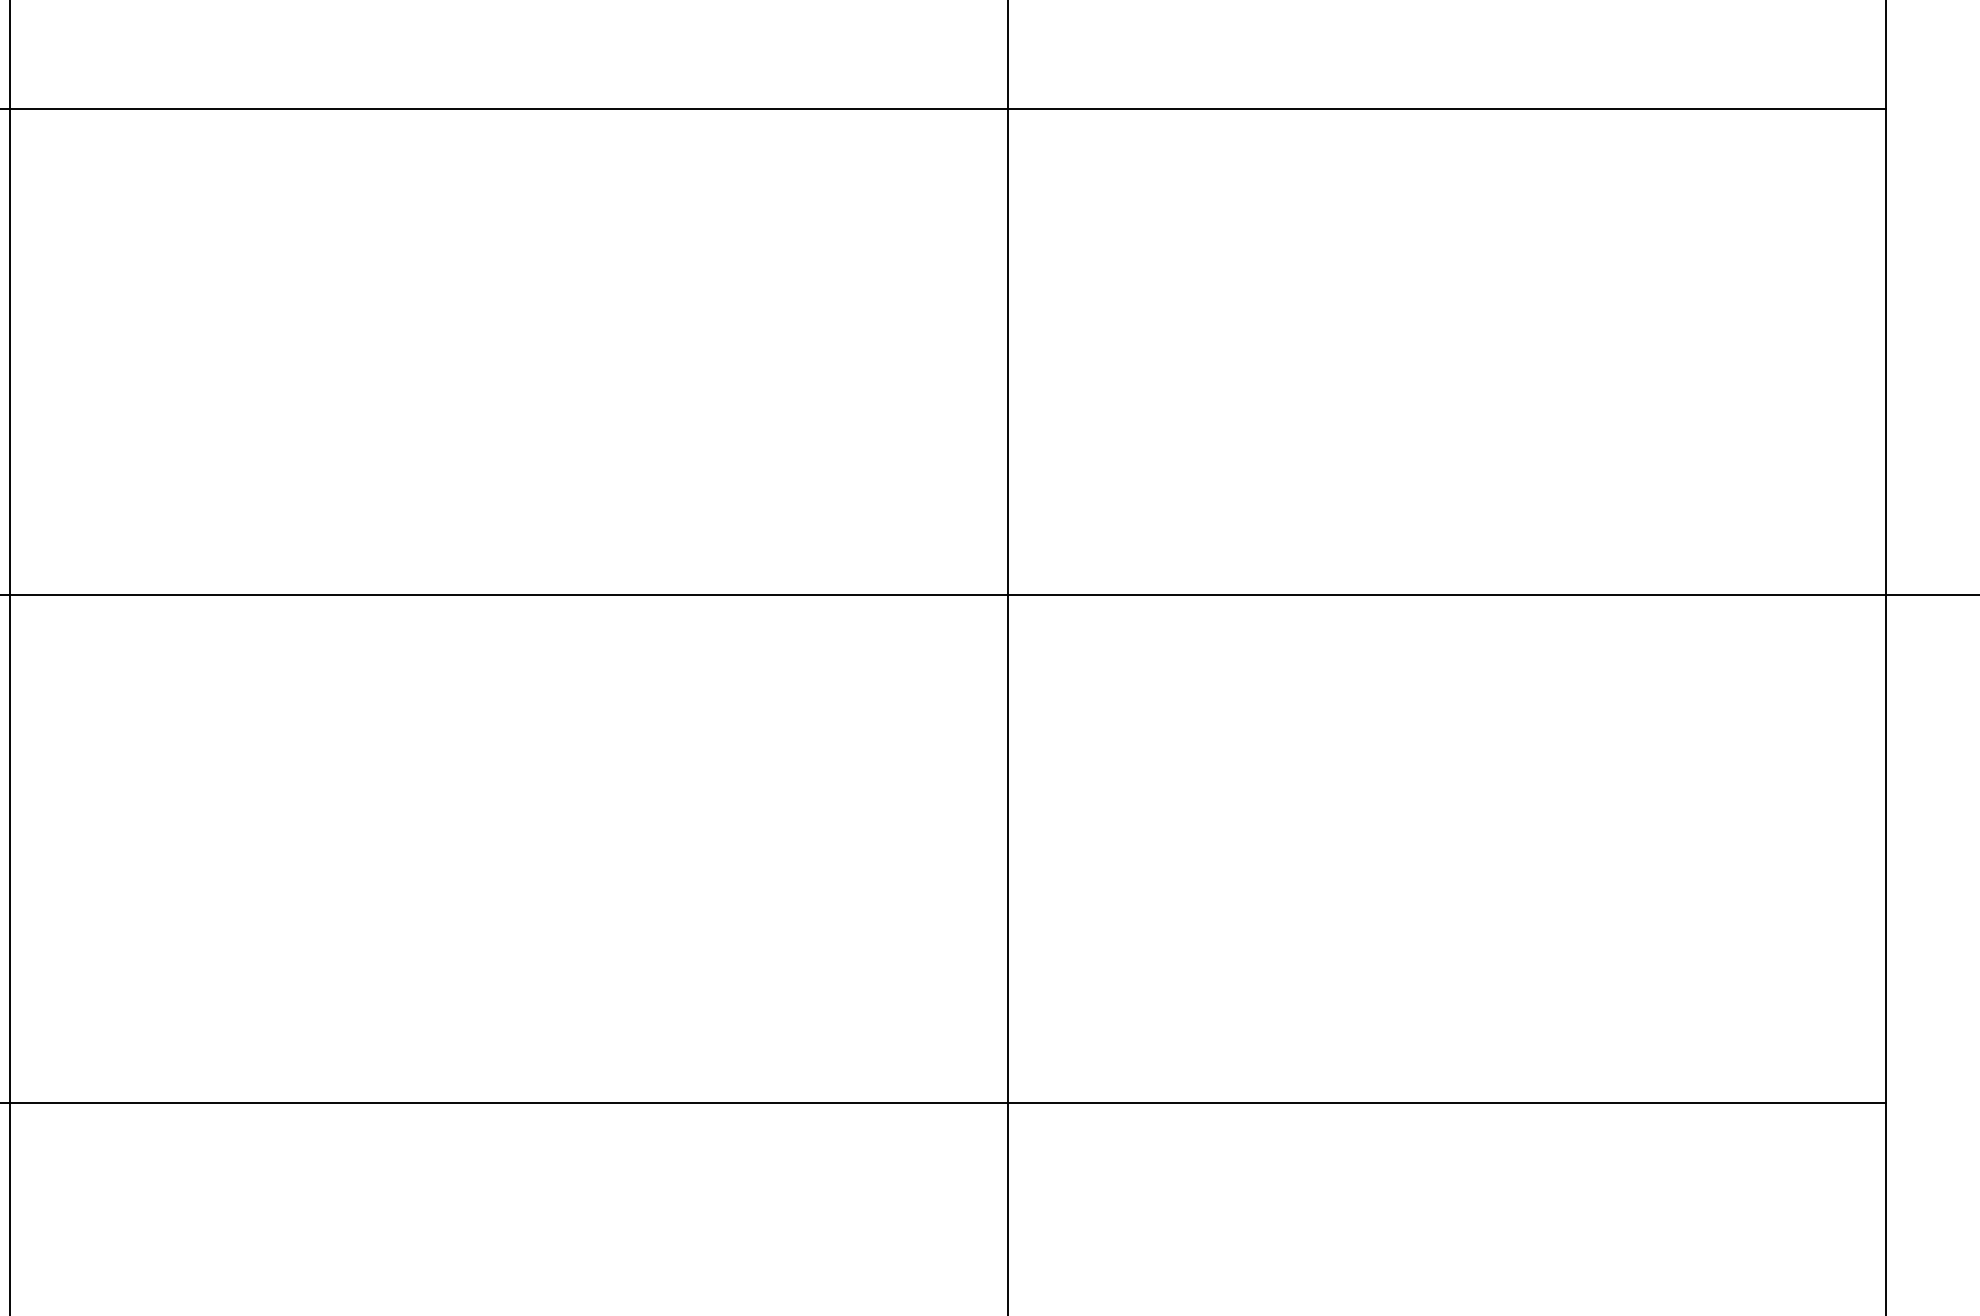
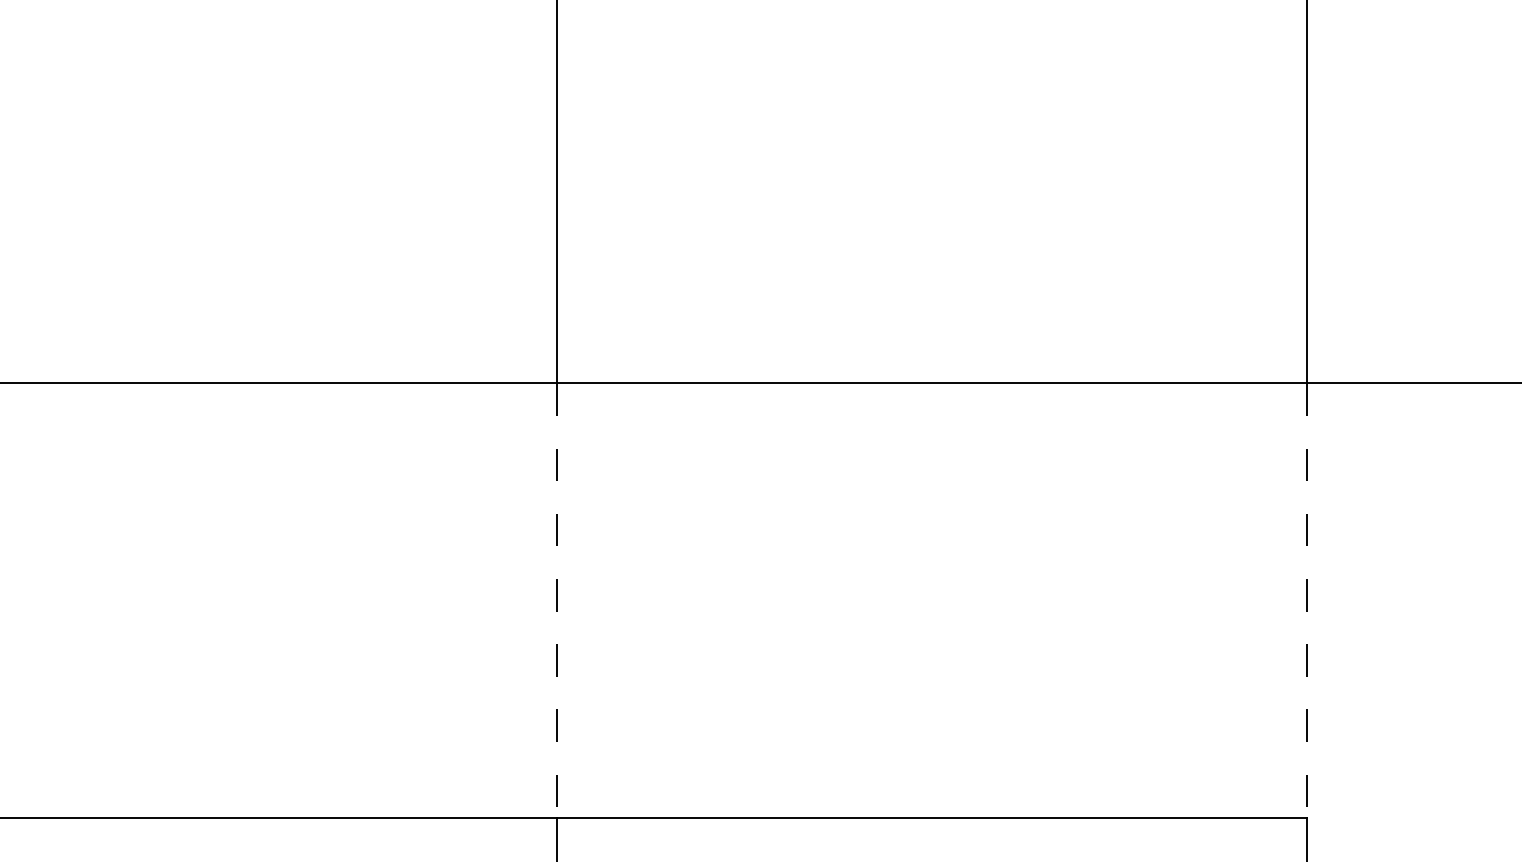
line: (1007, 849) -> (556, 600), solid -> dashed
line: (1886, 849) -> (1307, 600), solid -> dashed

